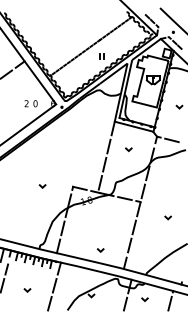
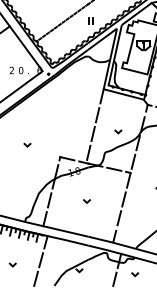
line: (128, 149) -> (118, 131), moved
line: (42, 186) -> (27, 145), moved
line: (100, 250) -> (86, 201), moved

